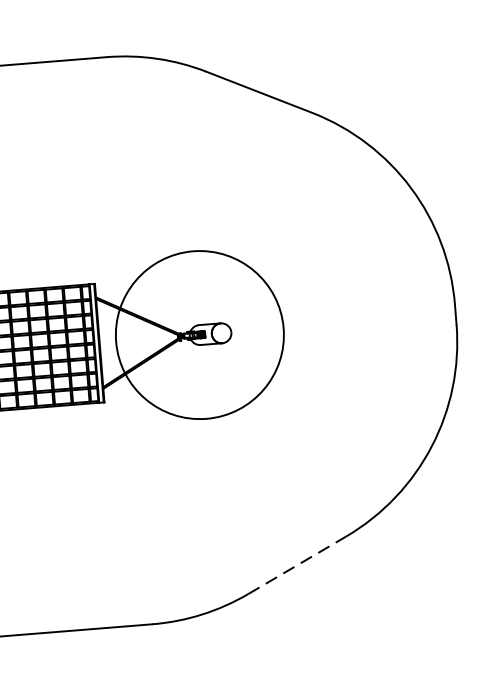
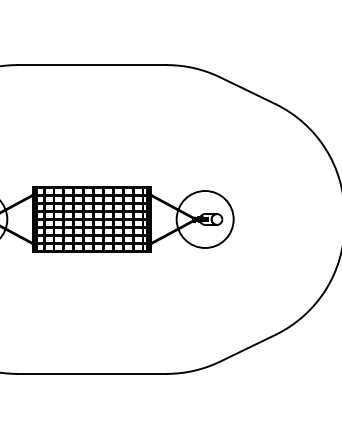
circle: (198, 335) -> (204, 219), size x0.62
line: (296, 565) -> (247, 348), dashed -> solid

